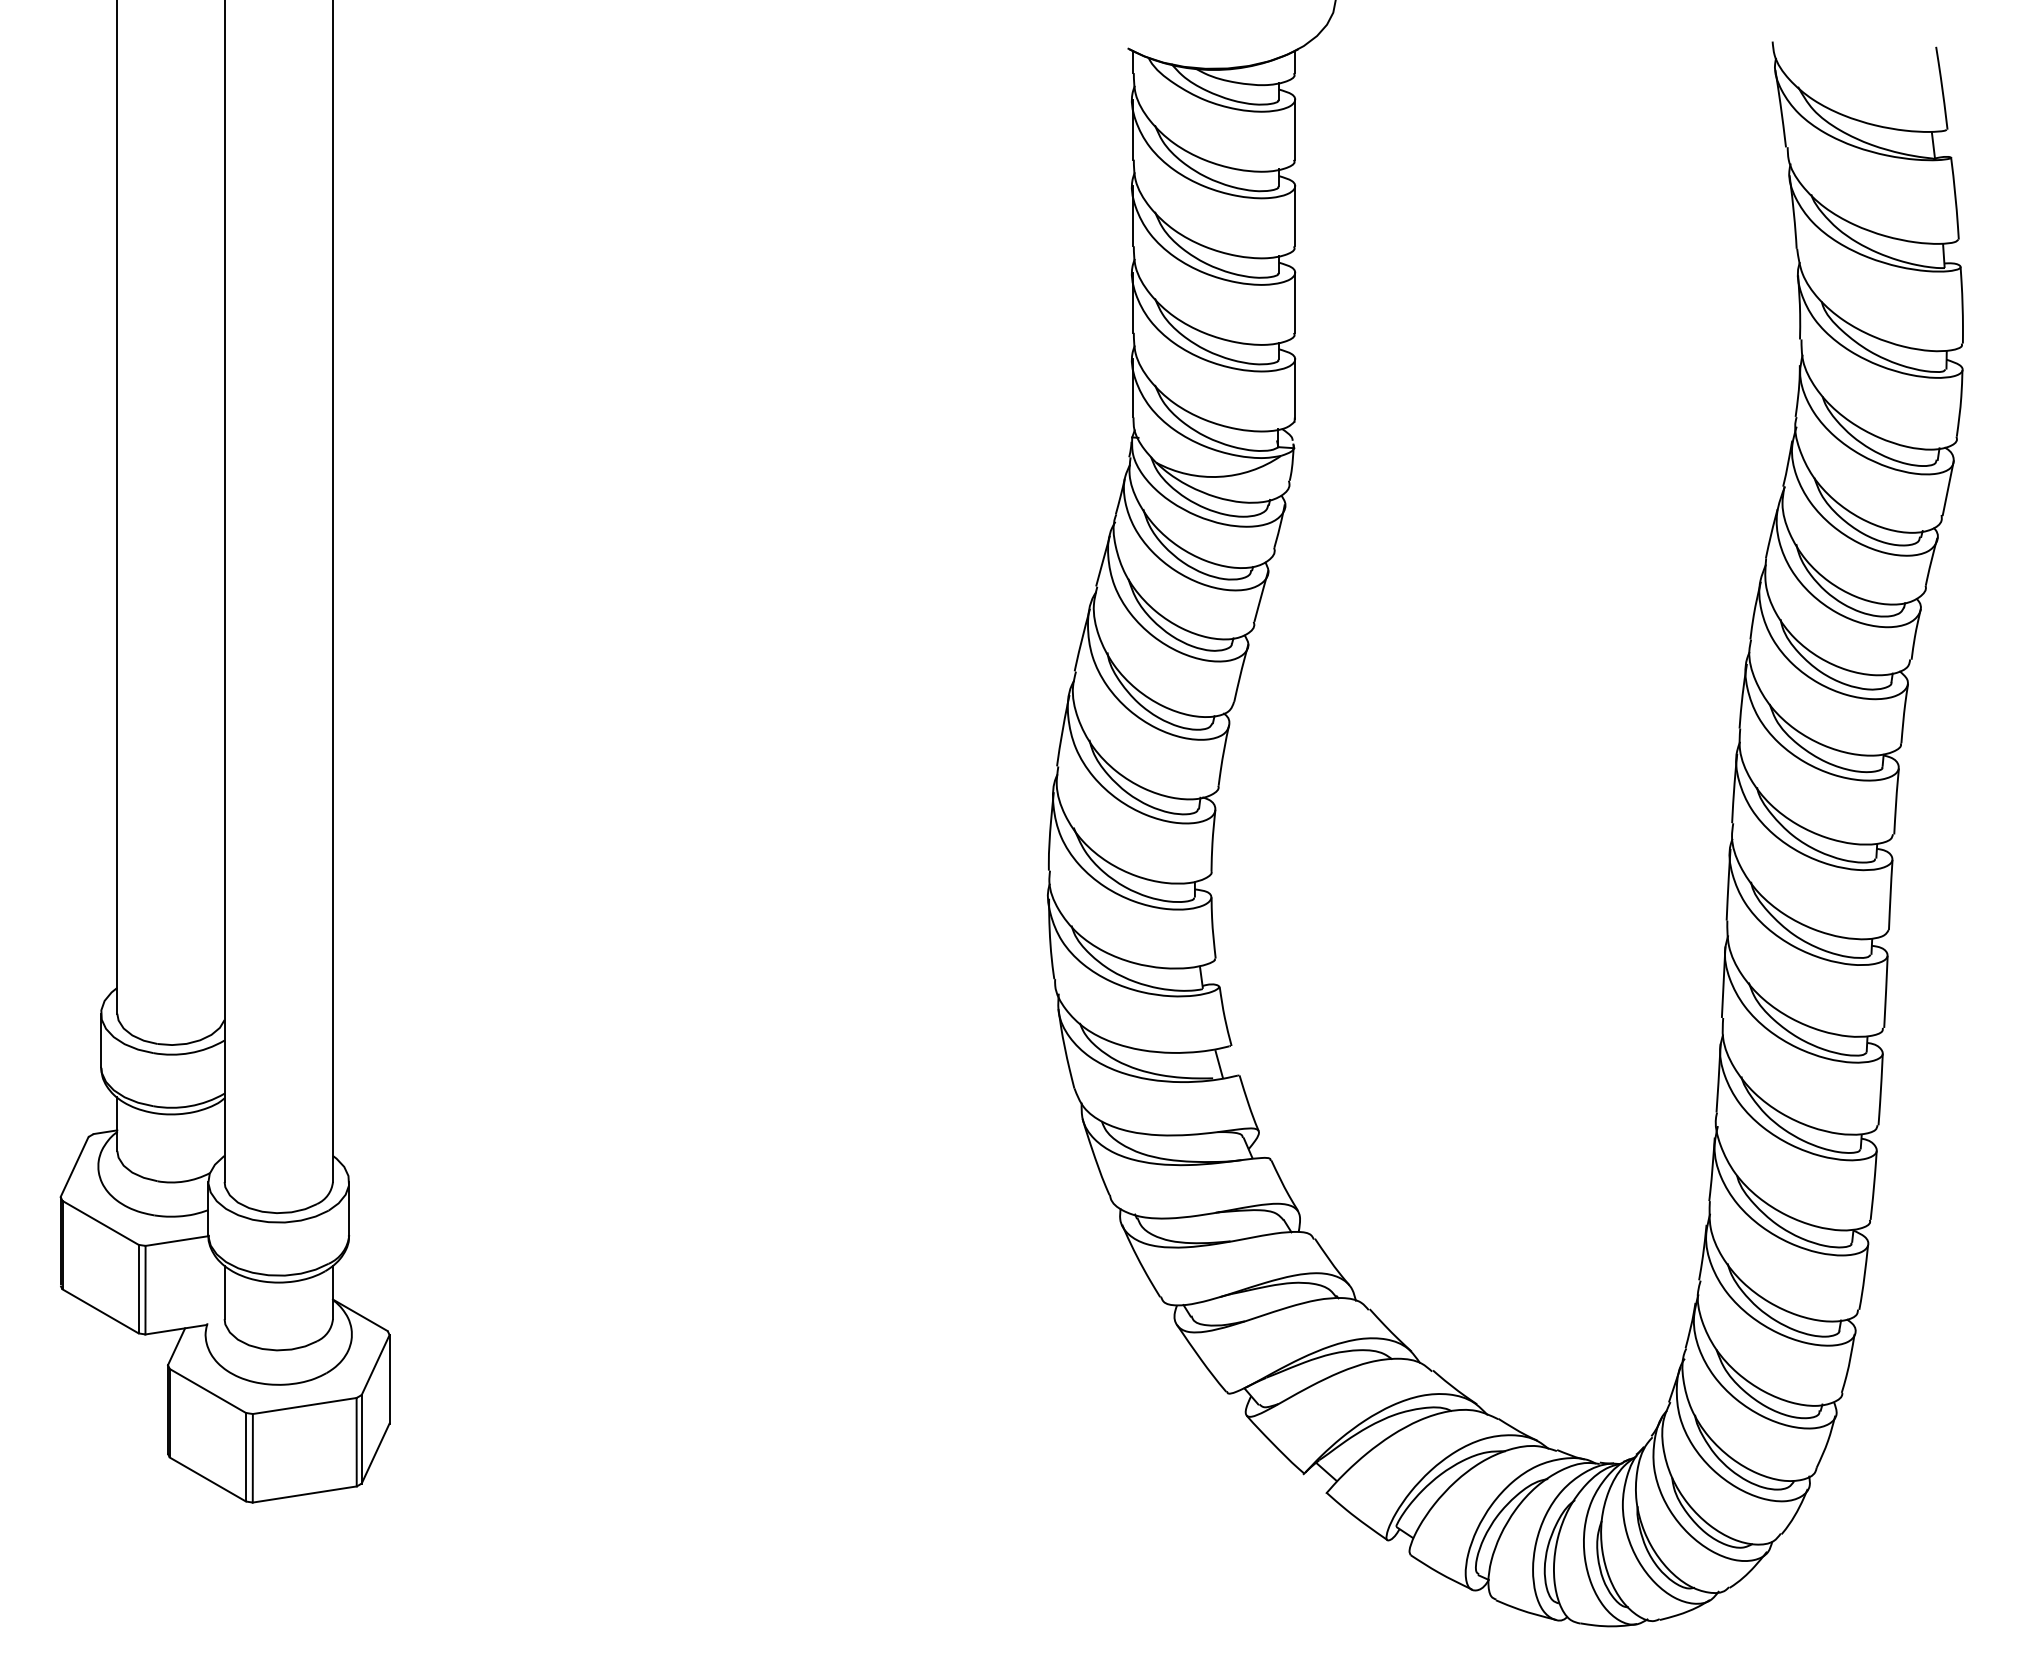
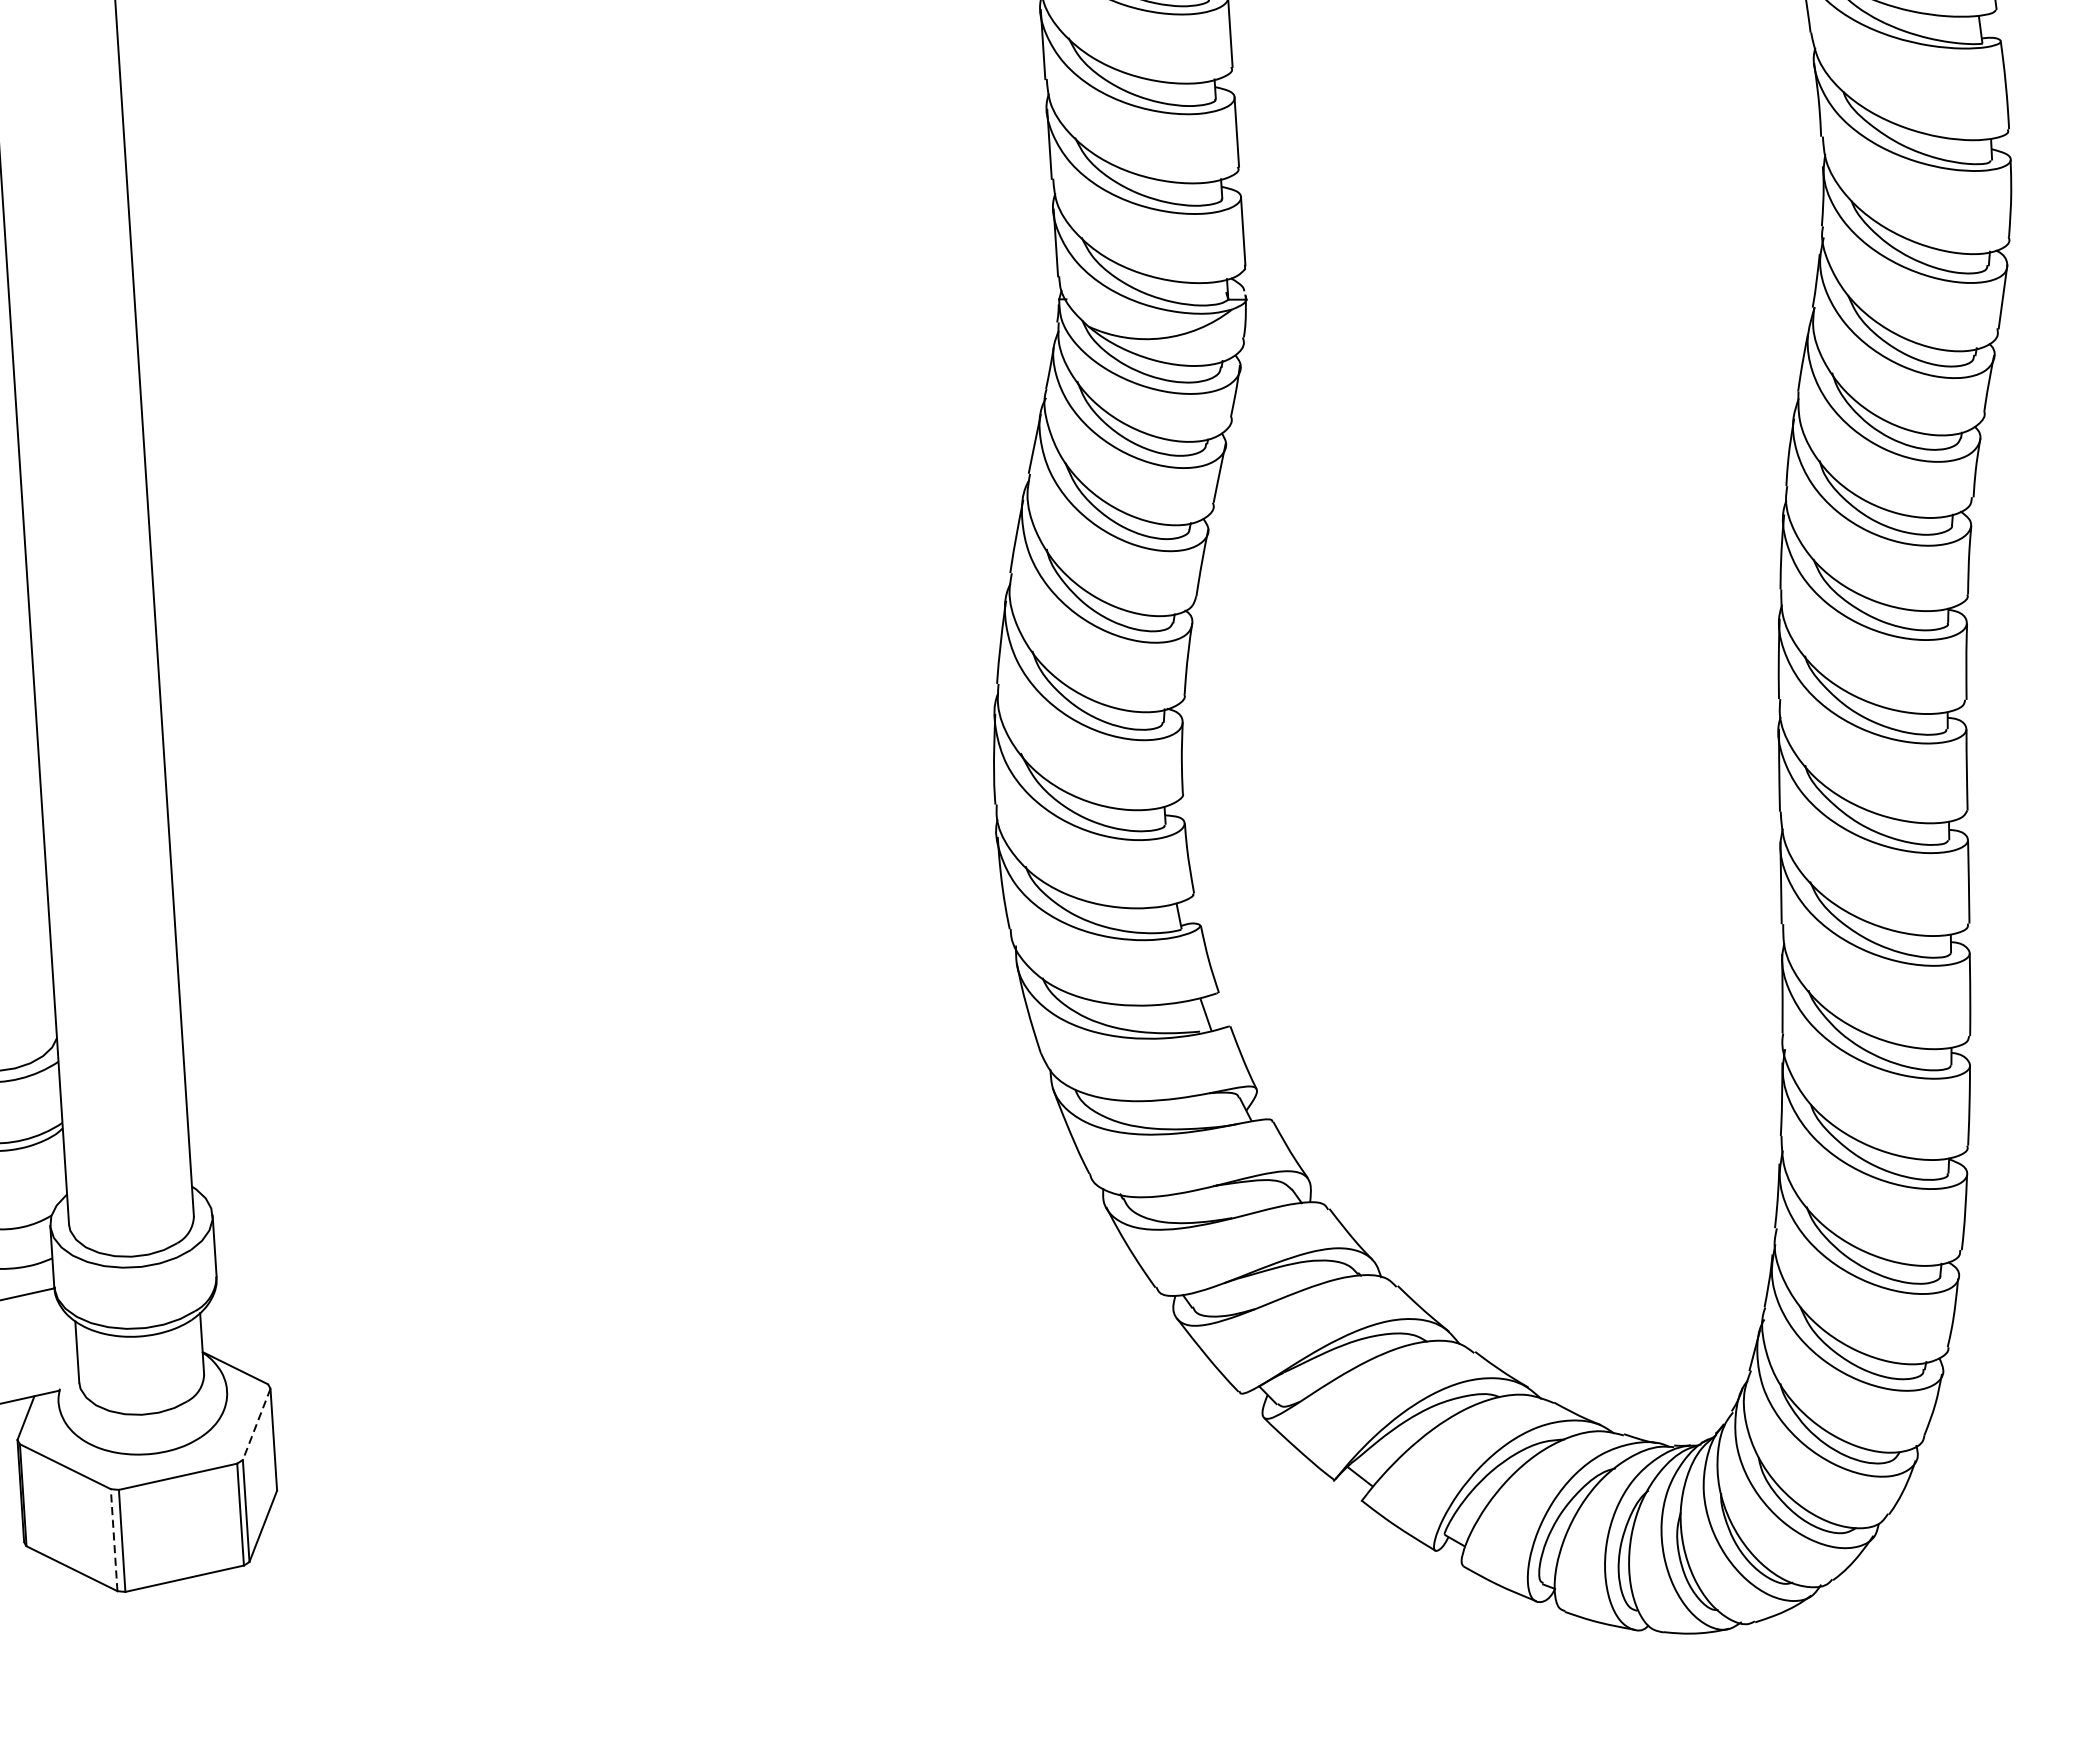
line: (375, 1365) -> (256, 1424), solid -> dashed
line: (245, 1456) -> (113, 1539), solid -> dashed

